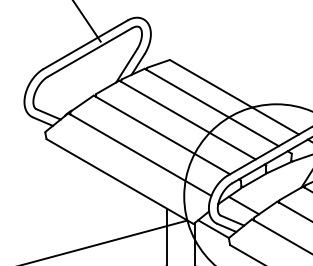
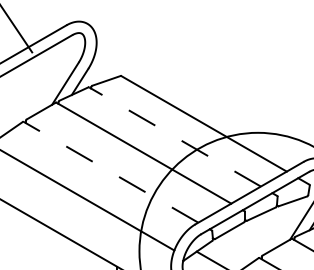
line: (211, 107) -> (174, 136), solid -> dashed
line: (161, 134) -> (110, 171), solid -> dashed

